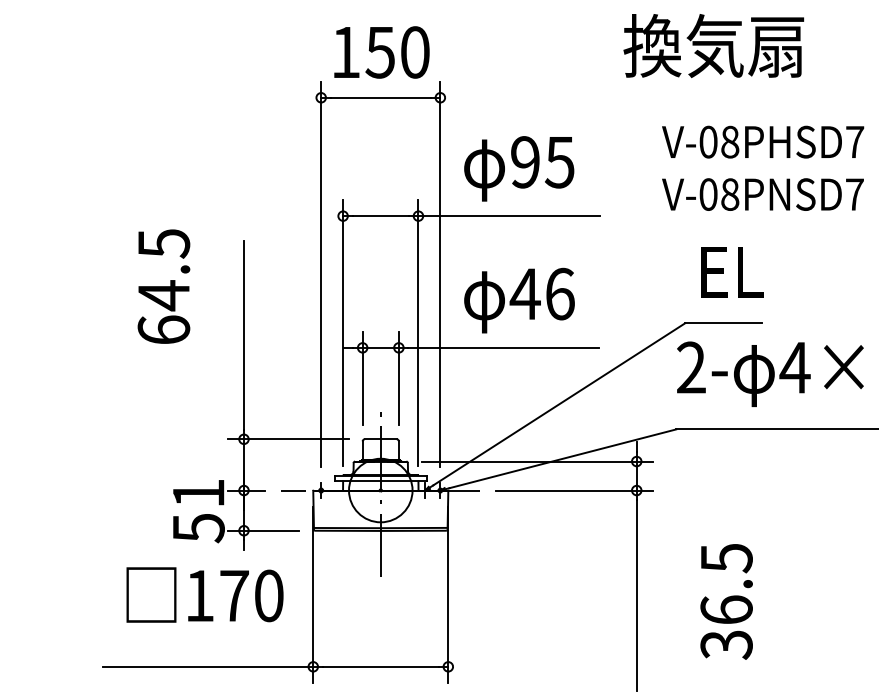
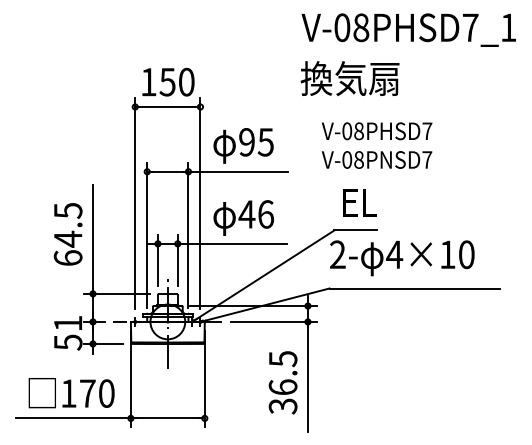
text: (162, 286) -> (67, 234), moved
text: (204, 595) -> (71, 393), moved
text: (725, 601) -> (282, 382), moved

